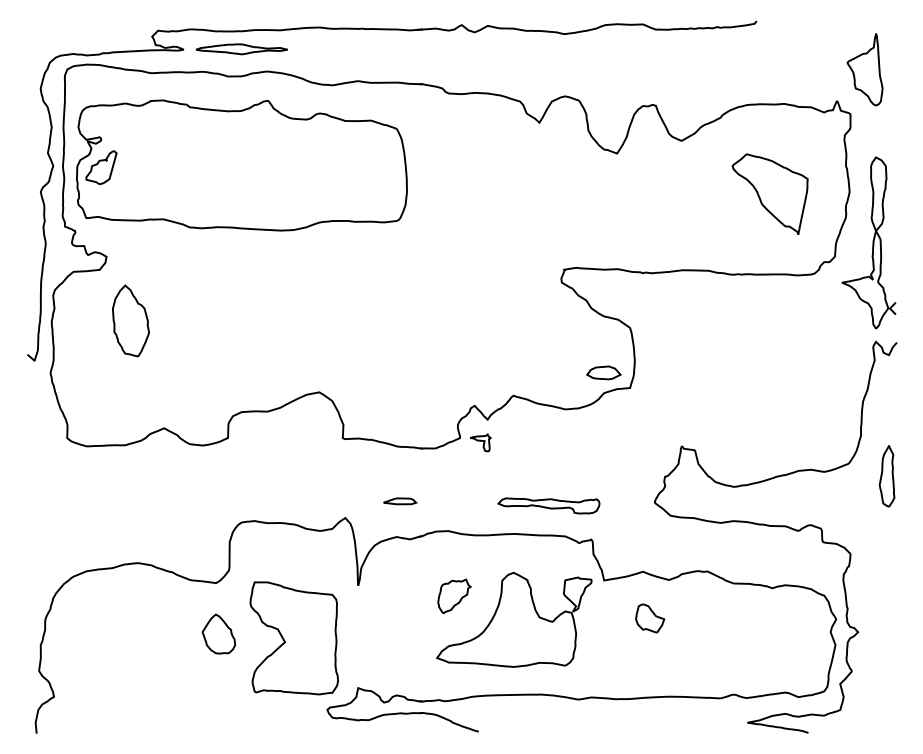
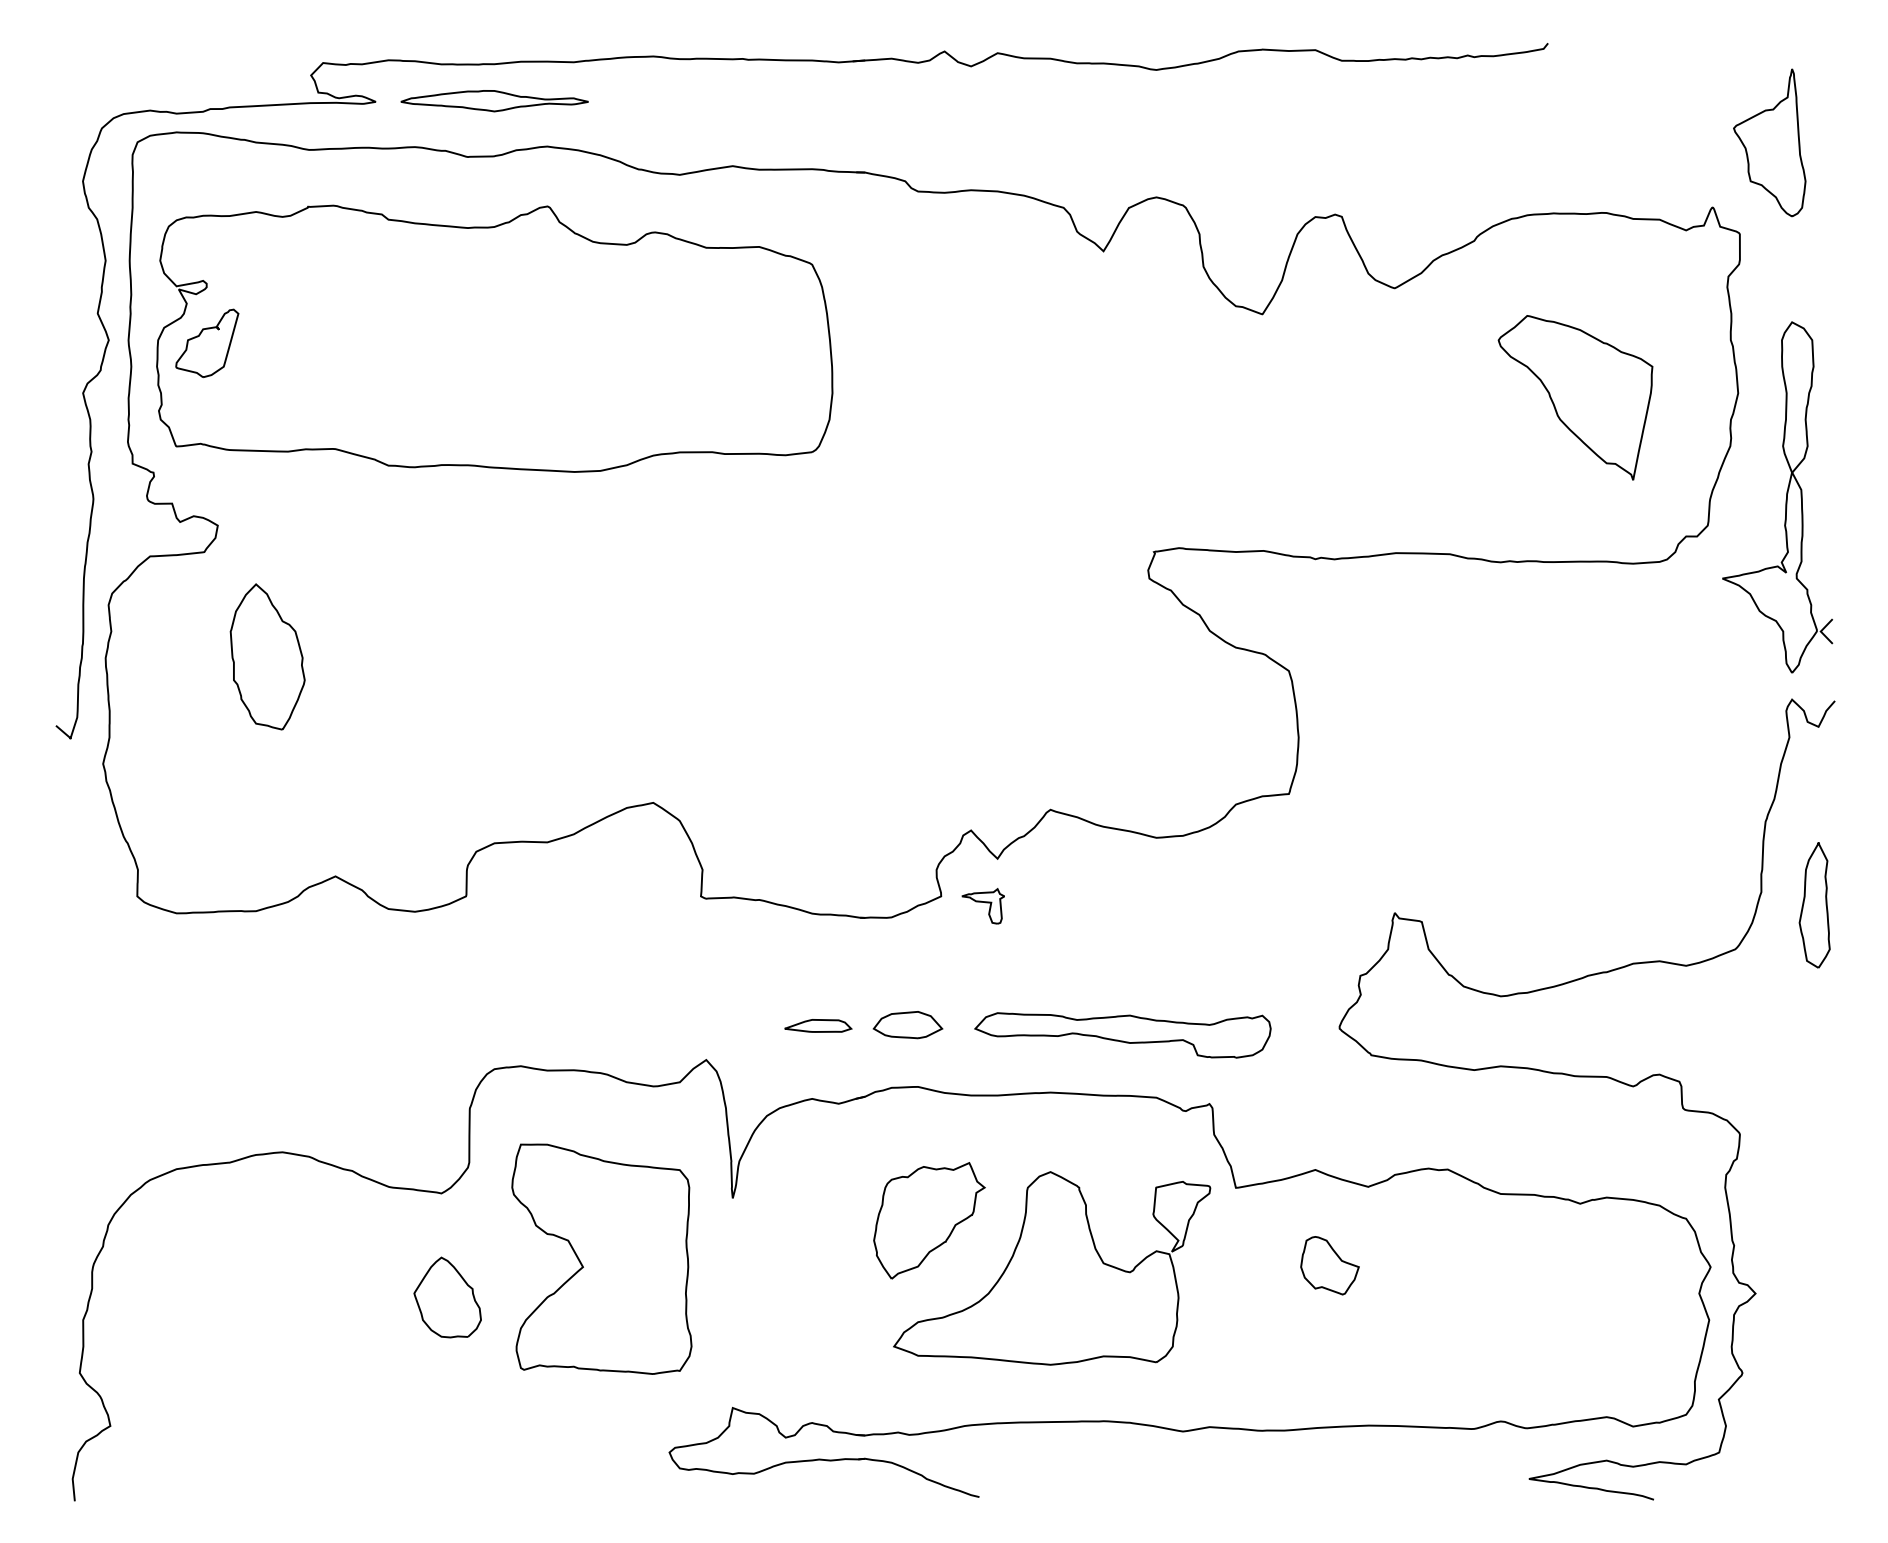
part: (603, 372) -> (907, 1024), moved
part: (886, 476) -> (1813, 905), moved
part: (548, 505) -> (1122, 1034), size x1.43
part: (454, 596) -> (929, 1220), size x1.67
part: (293, 638) -> (600, 1259), moved

